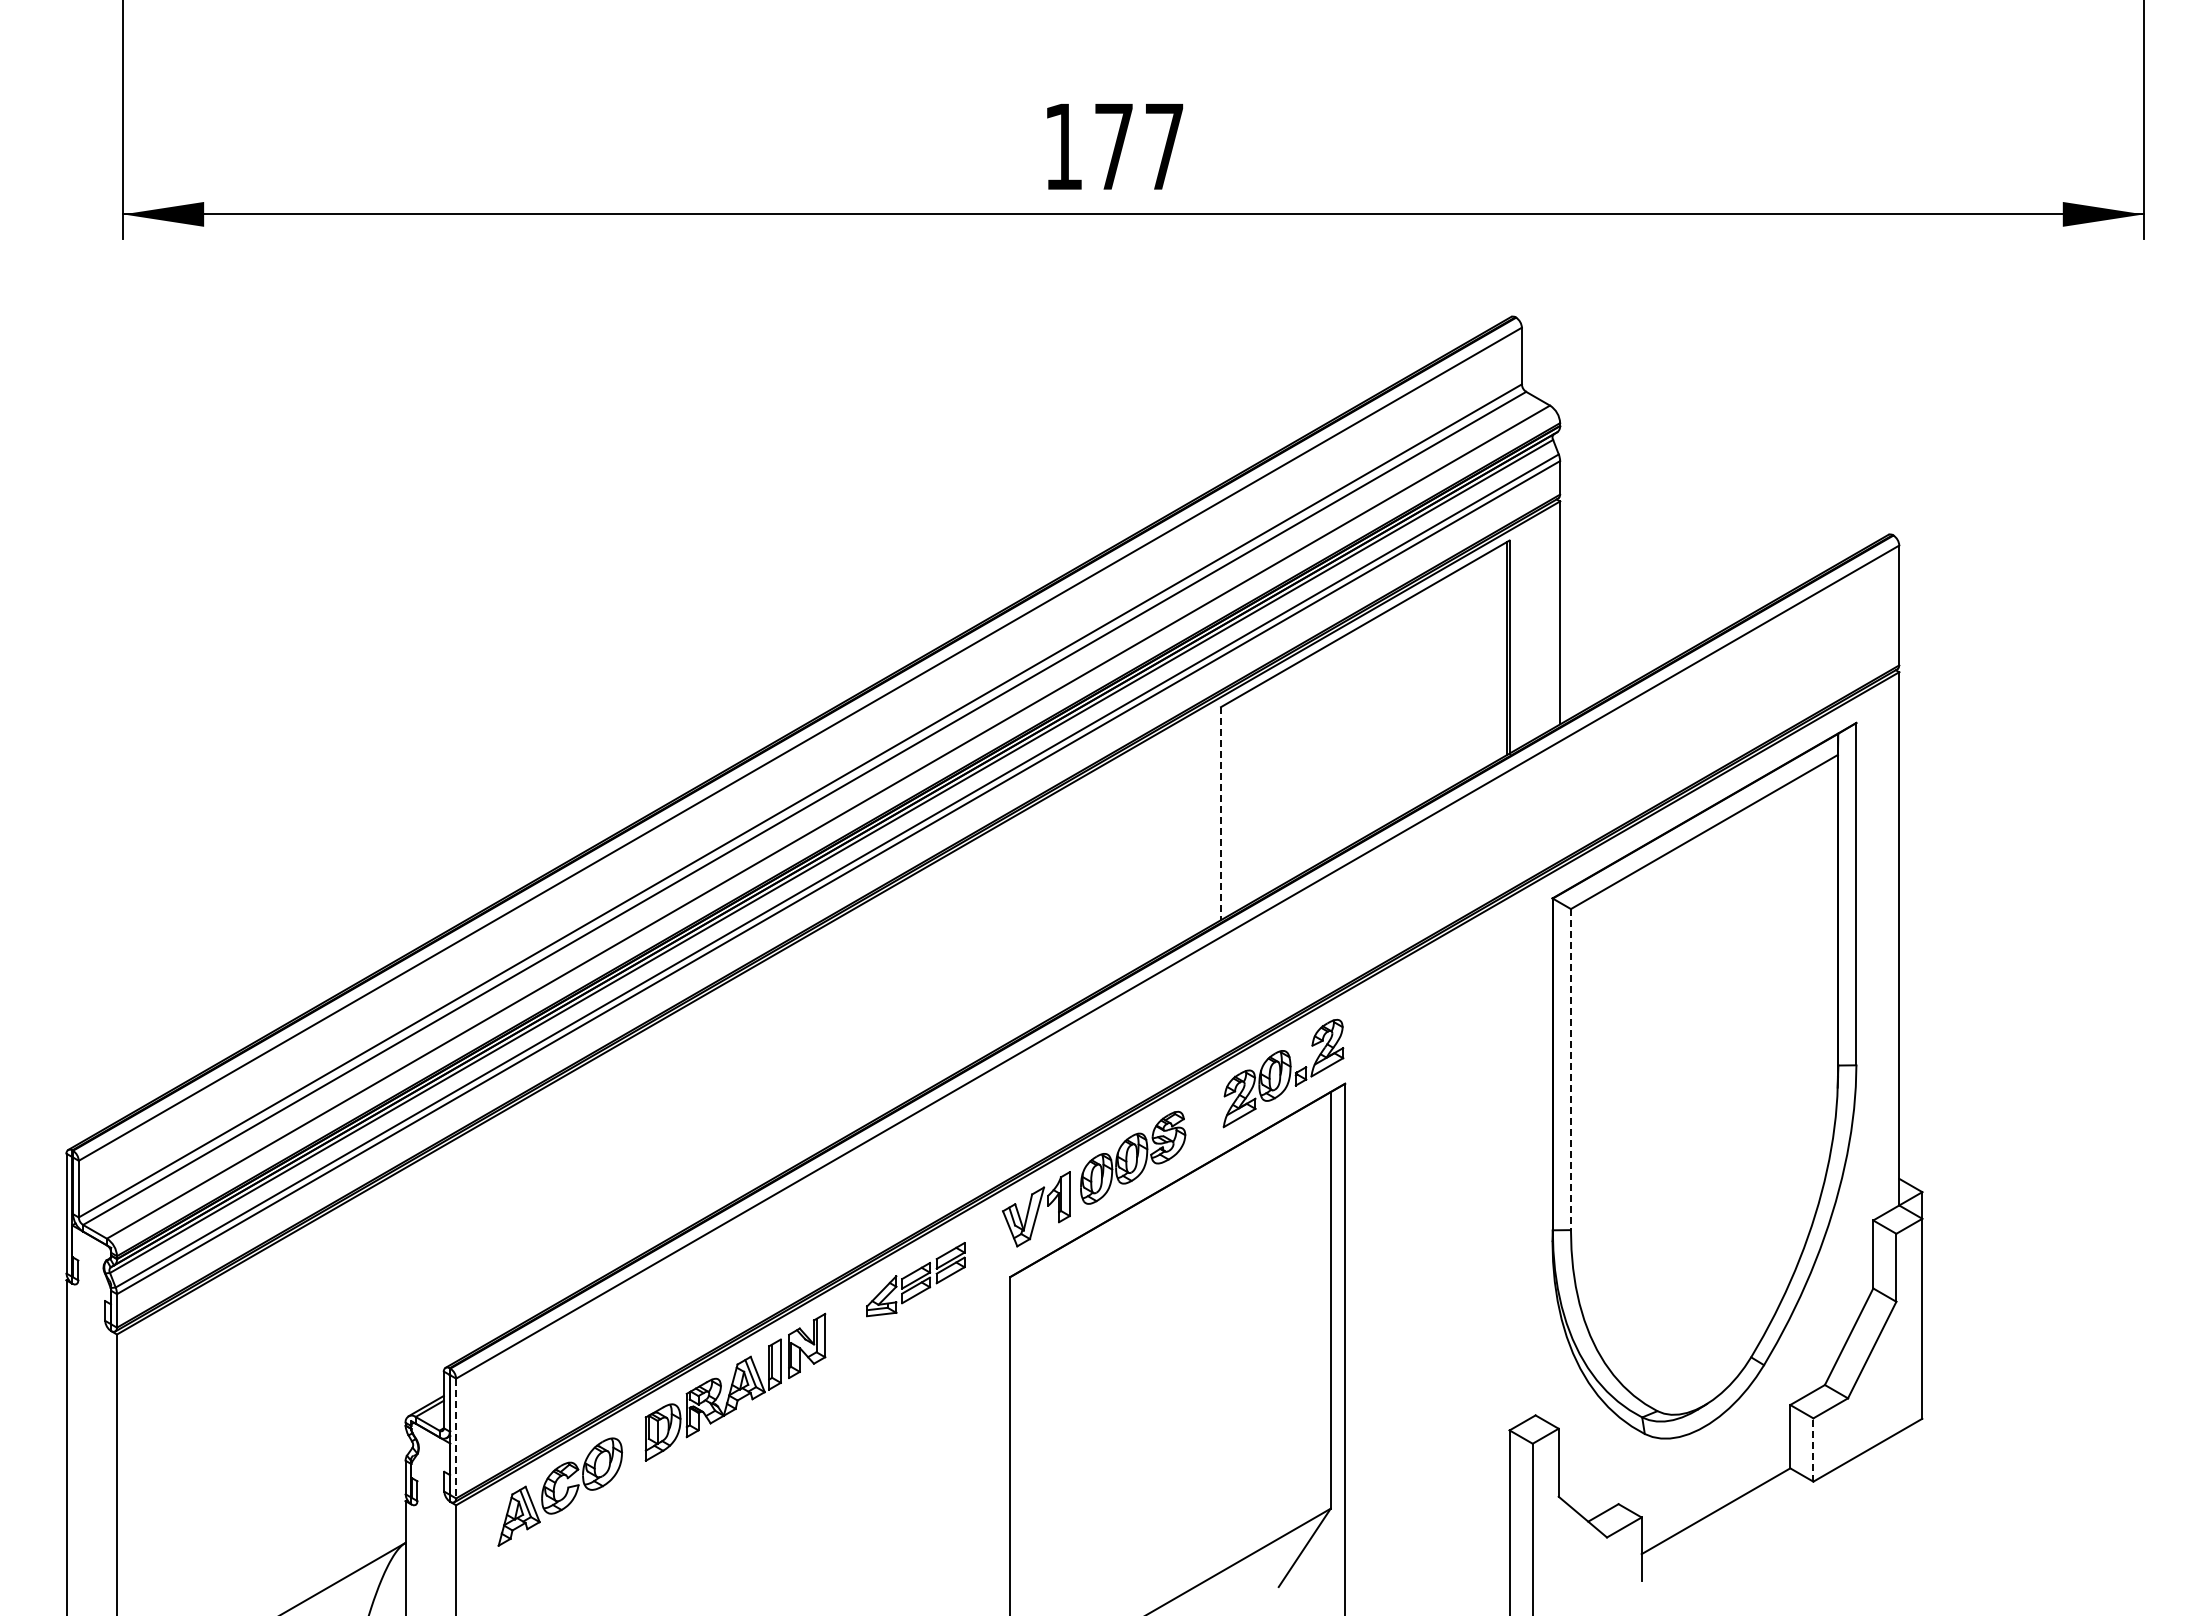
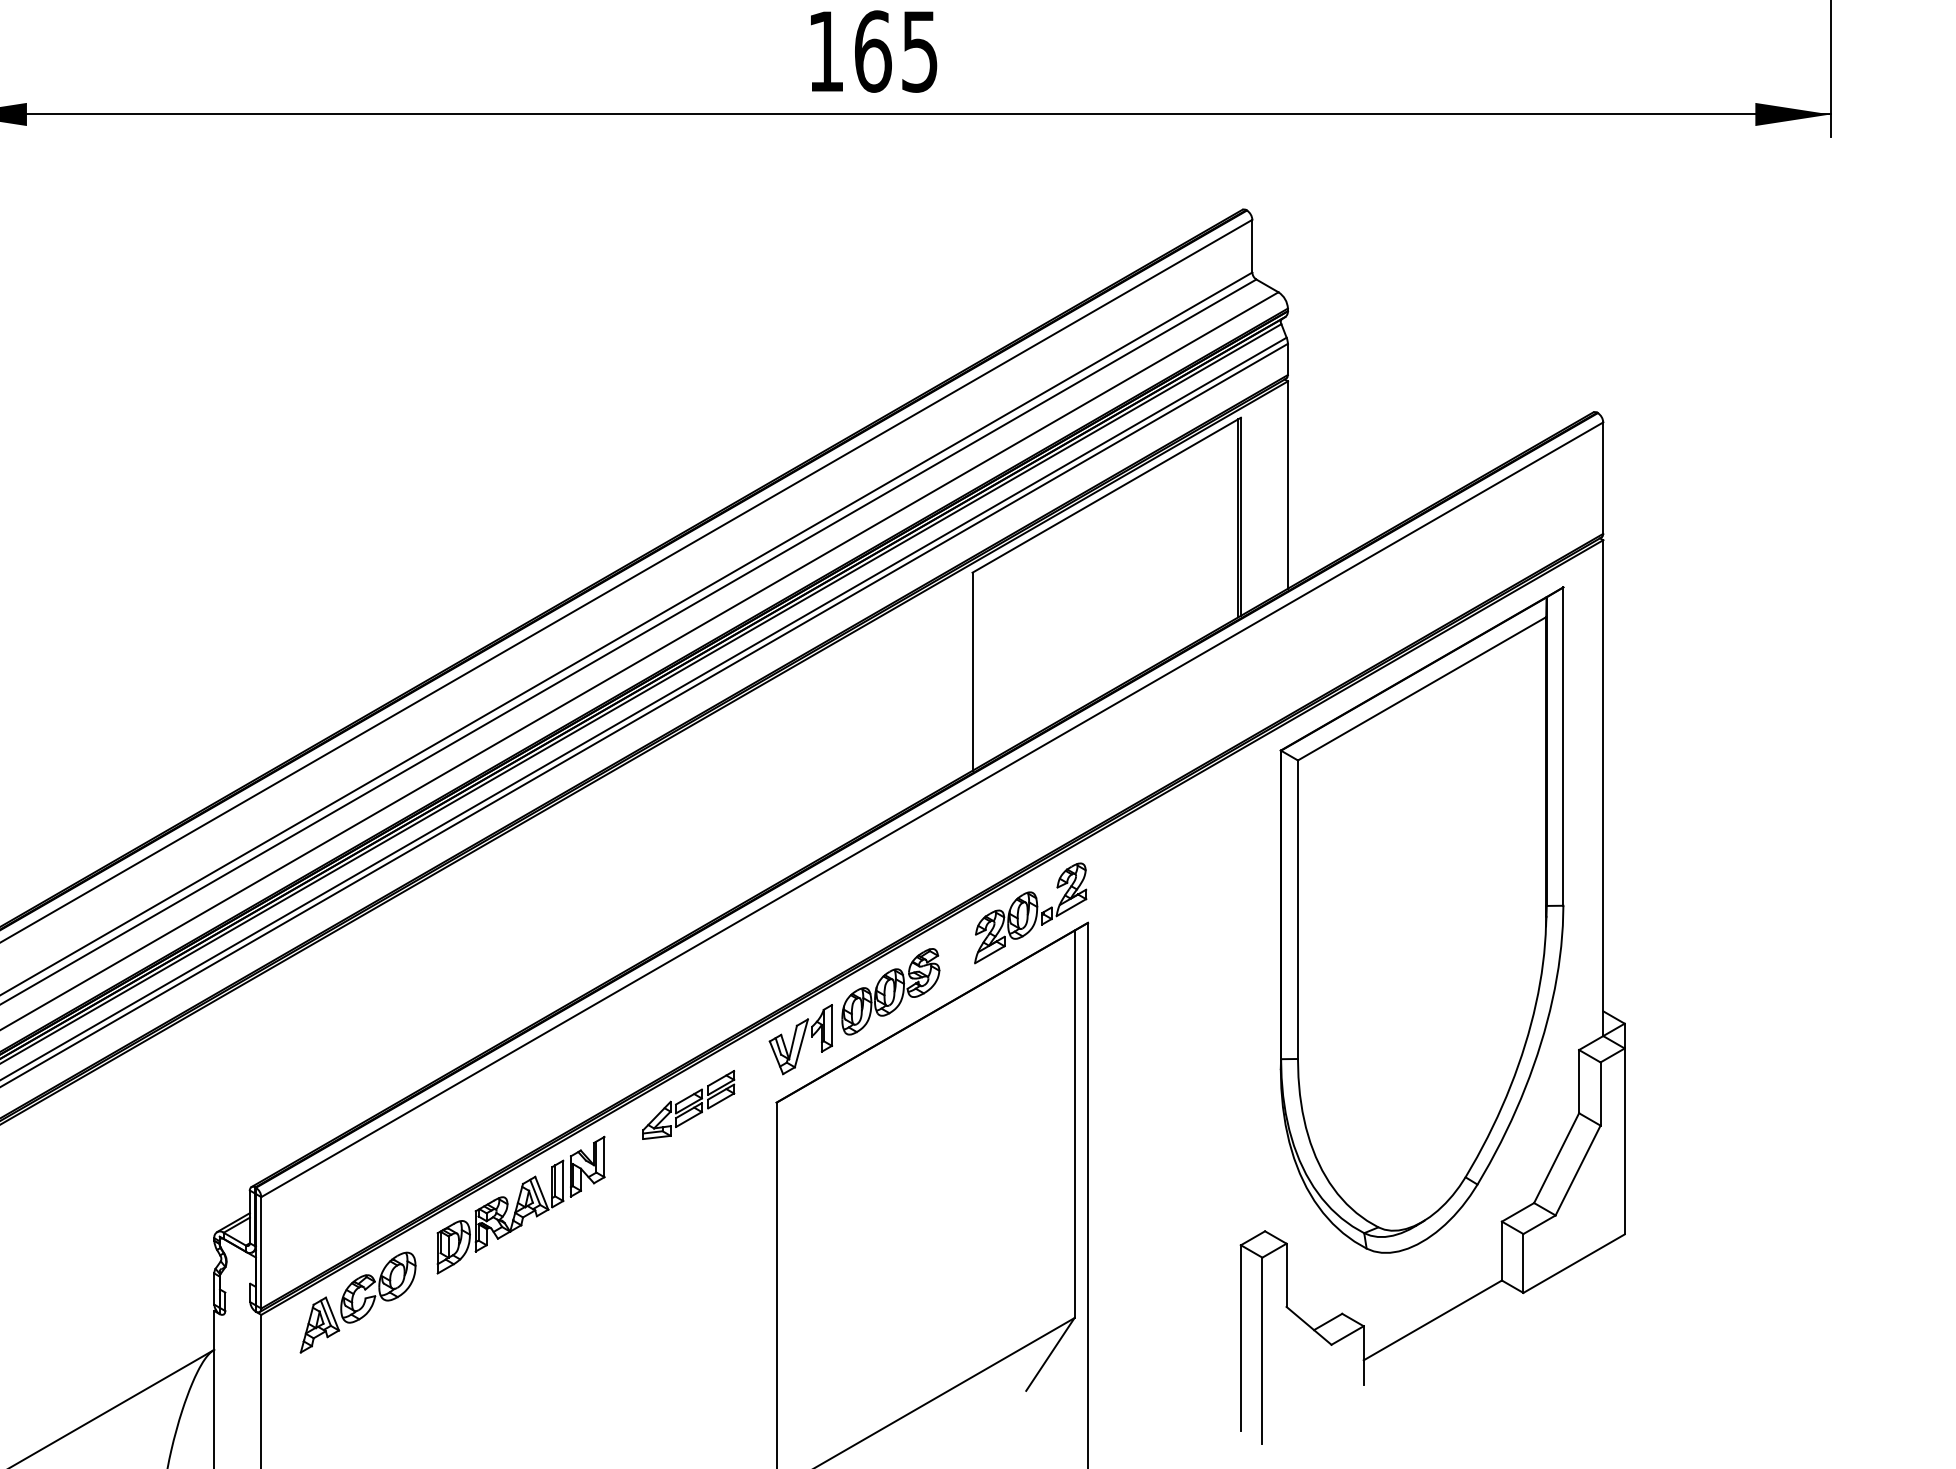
text: (1138, 146) -> (895, 51), 177 -> 165
line: (1221, 813) -> (973, 671), dashed -> solid
line: (1570, 1069) -> (1297, 909), dashed -> solid
line: (456, 1438) -> (261, 1252), dashed -> solid
line: (1813, 1450) -> (1523, 1263), dashed -> solid

